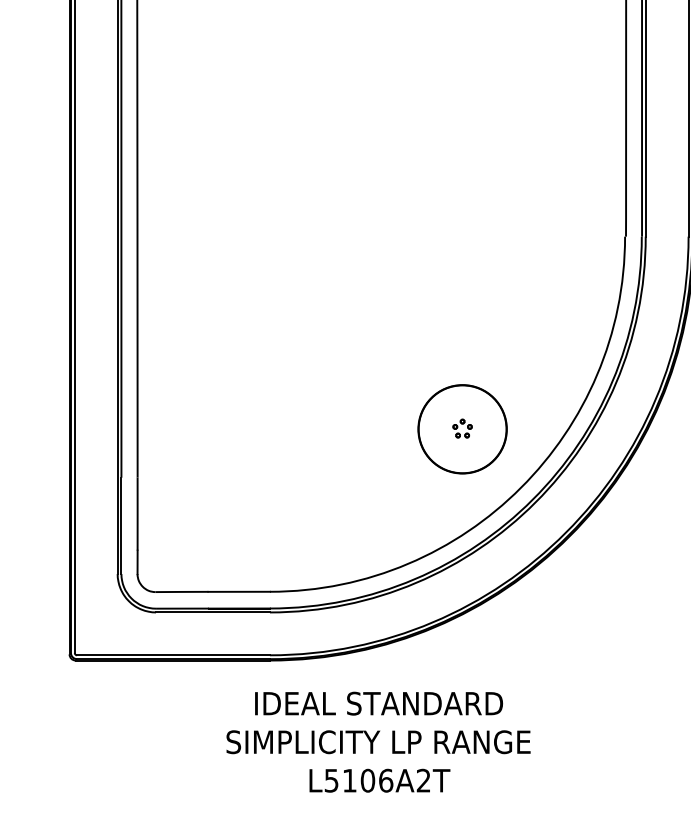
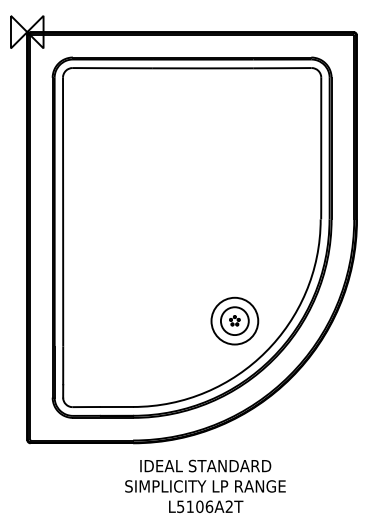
circle: (461, 428) -> (234, 320), size x0.6
text: (378, 740) -> (205, 485), moved

